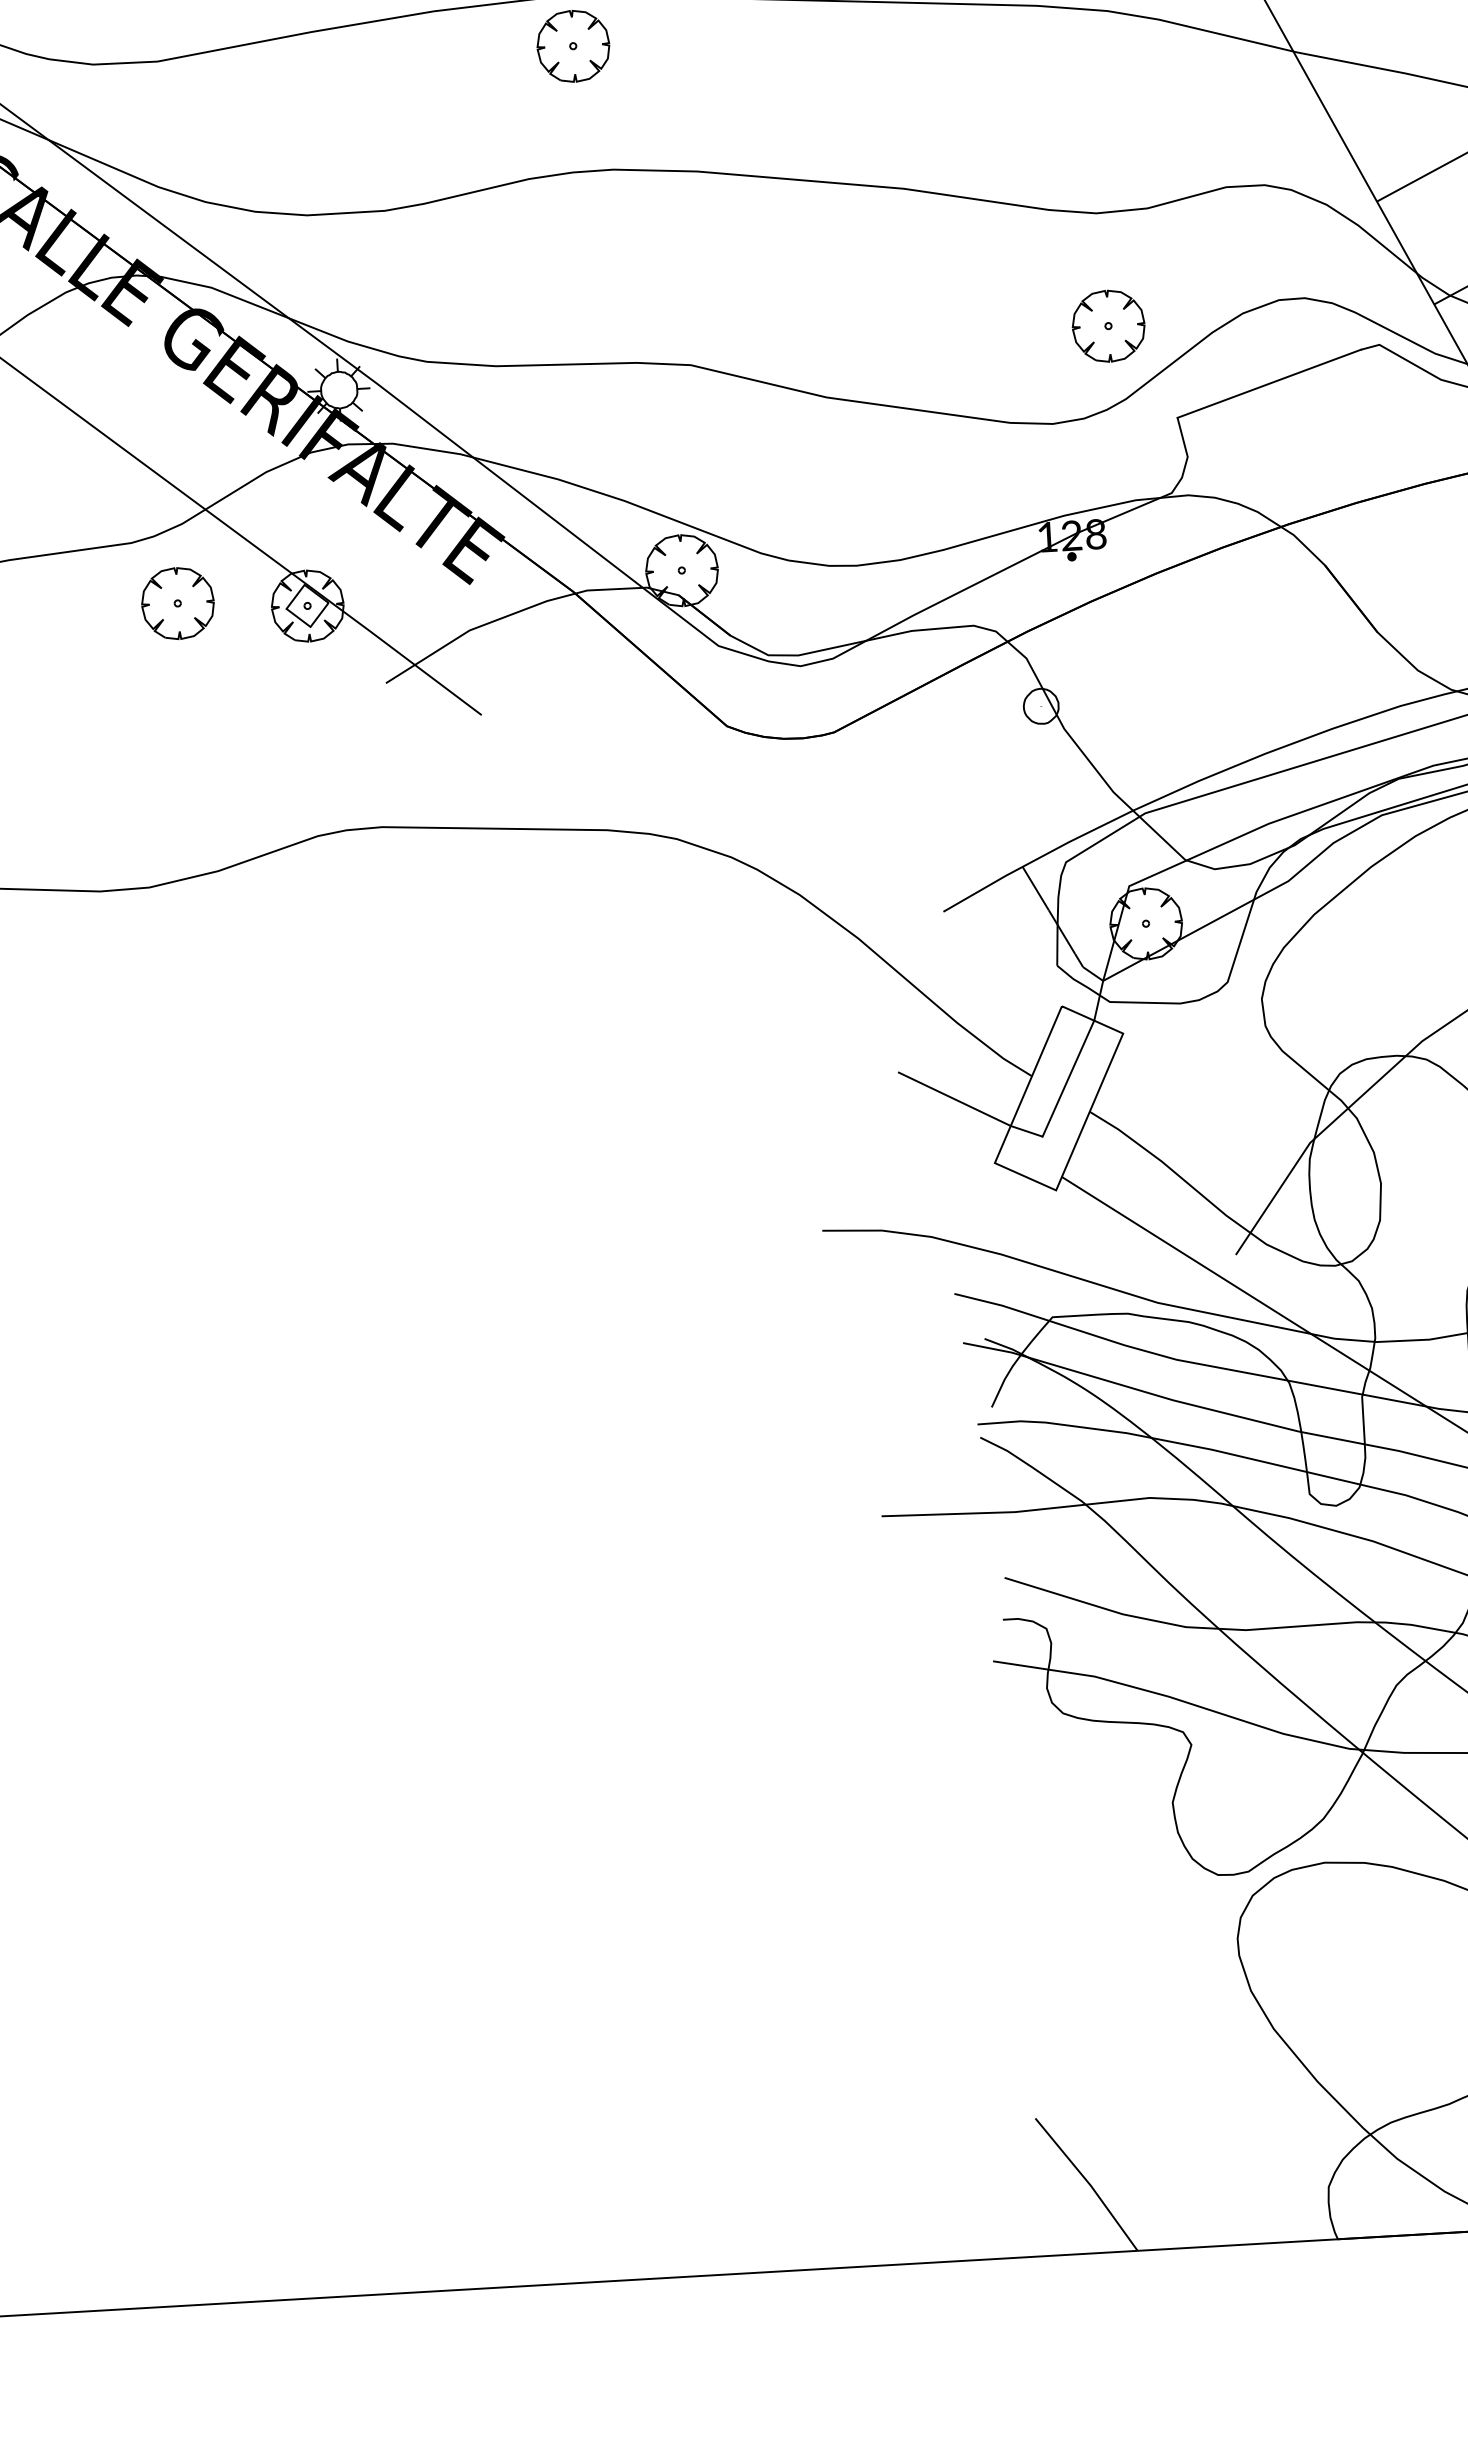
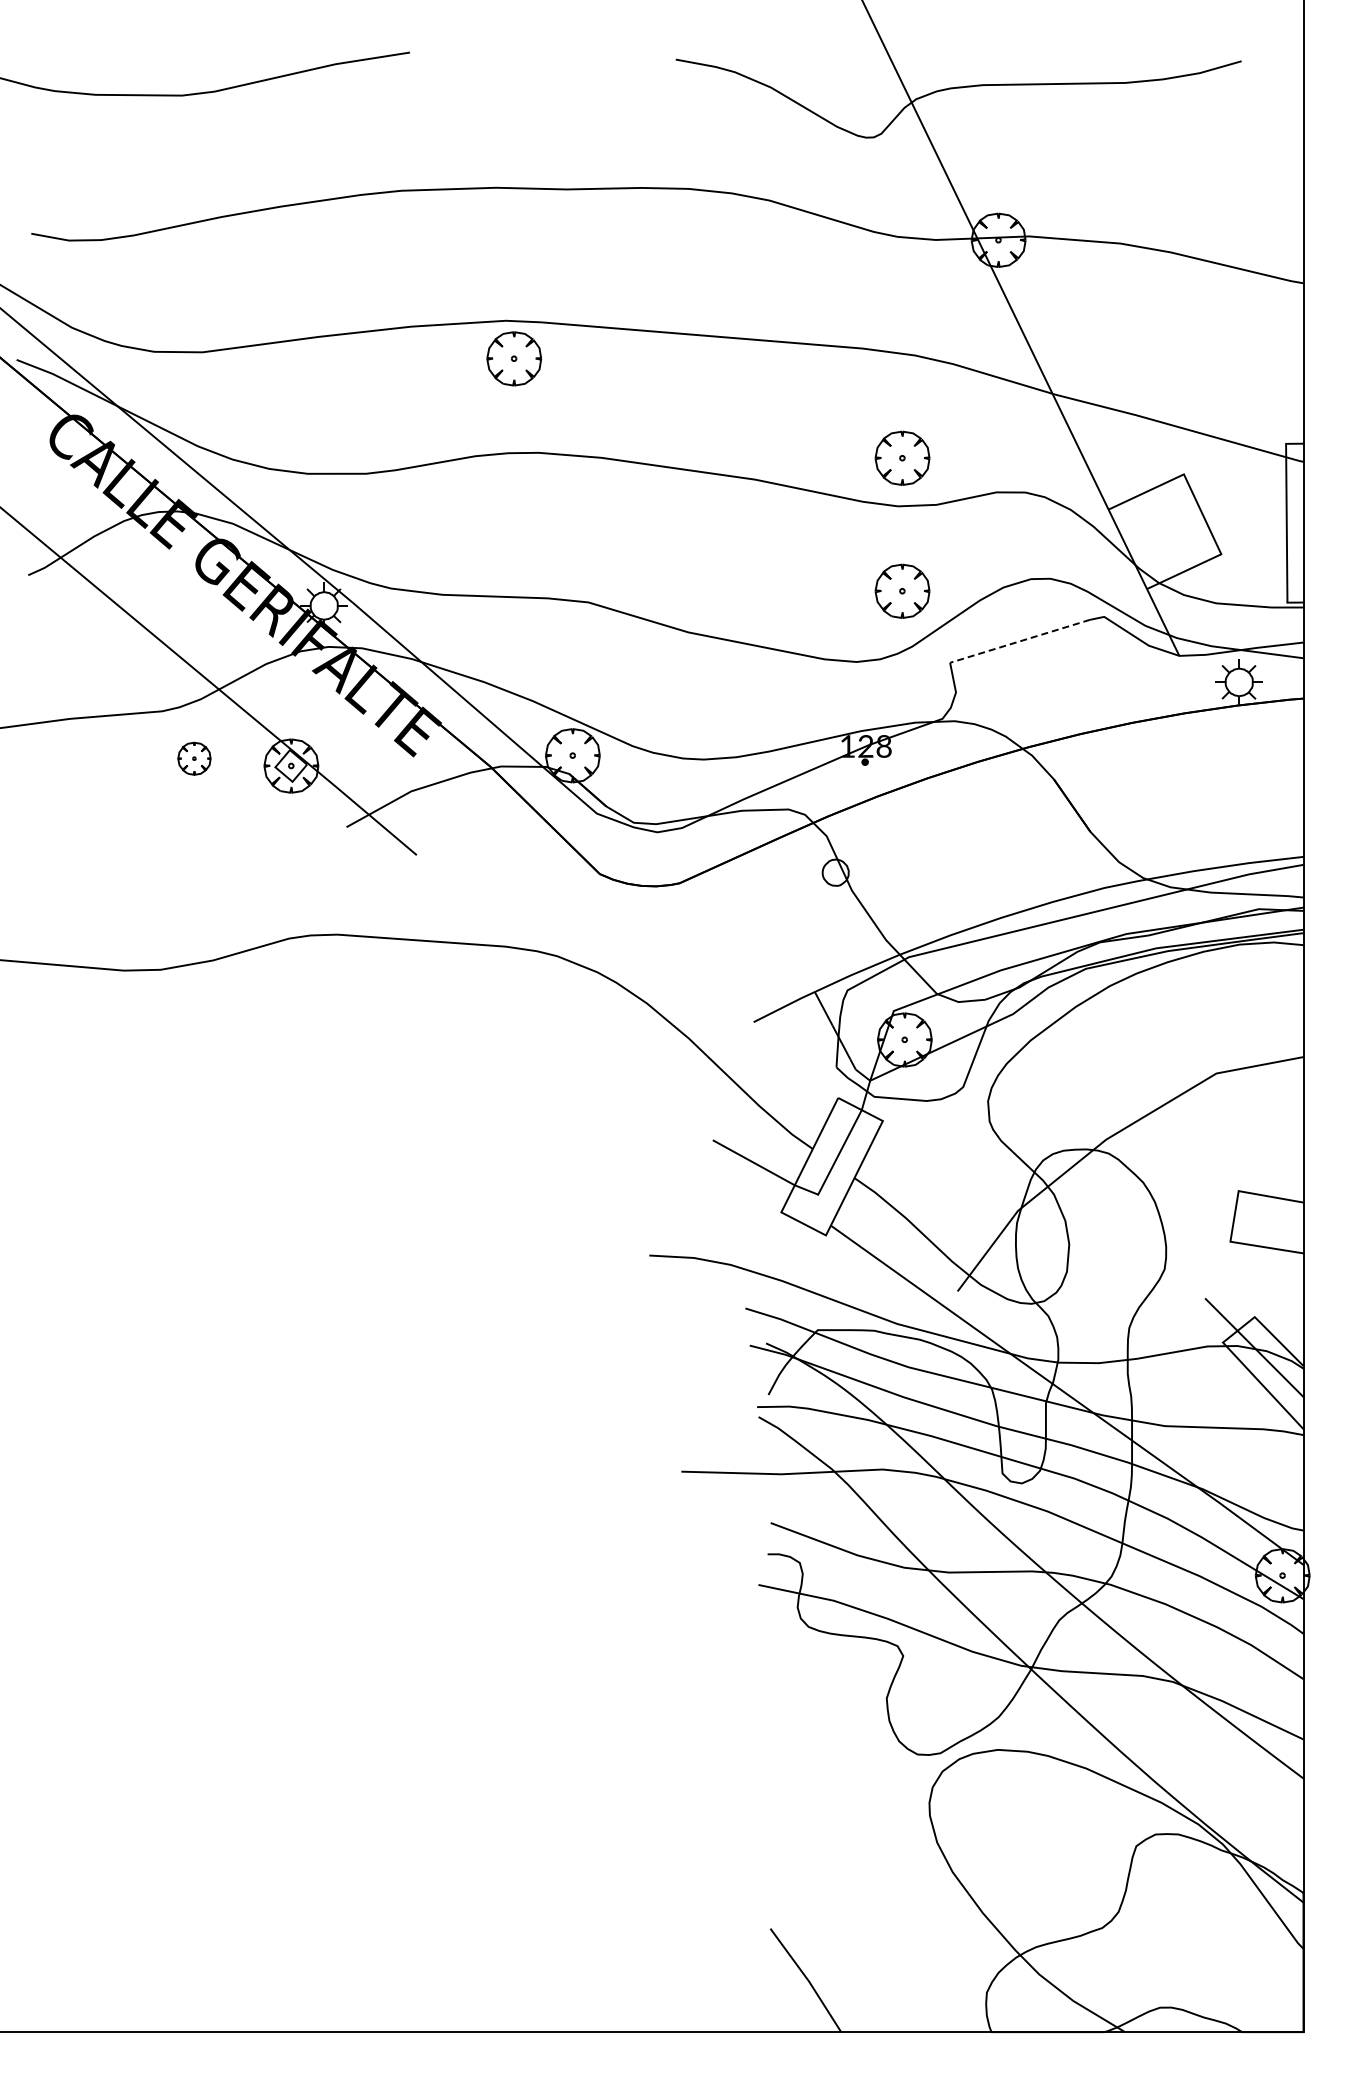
part: (1098, 147) -> (902, 457), added
line: (1268, 384) -> (1019, 641), solid -> dashed
part: (178, 603) -> (194, 758), size x0.6

